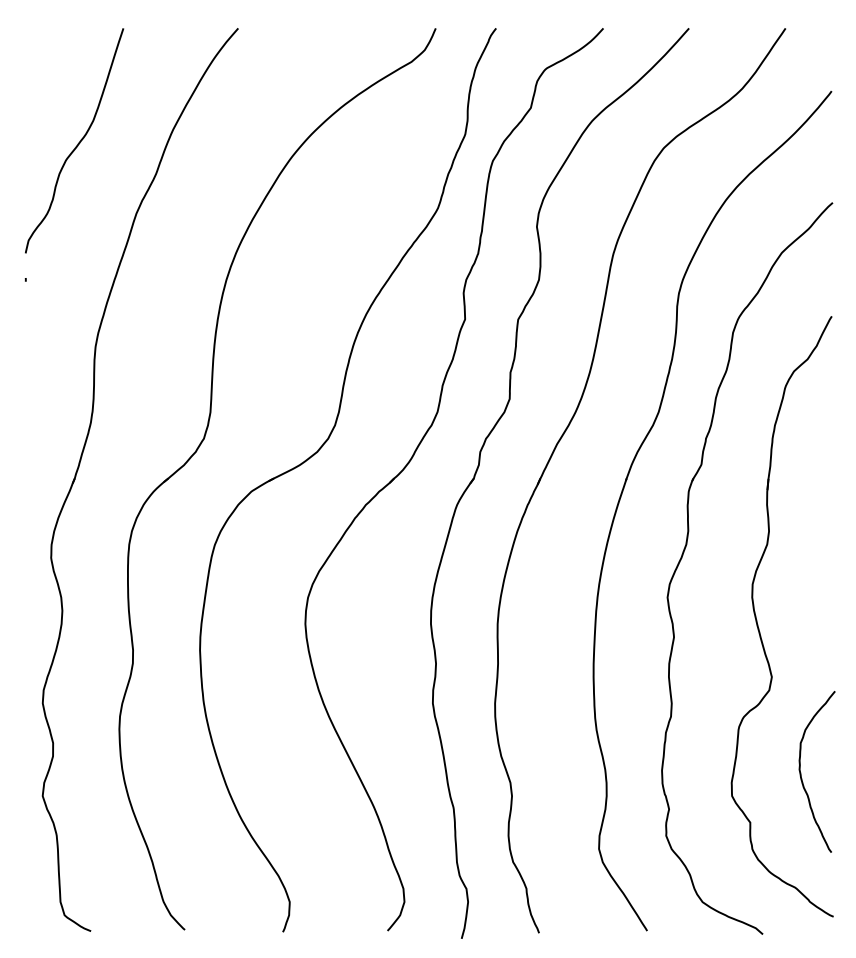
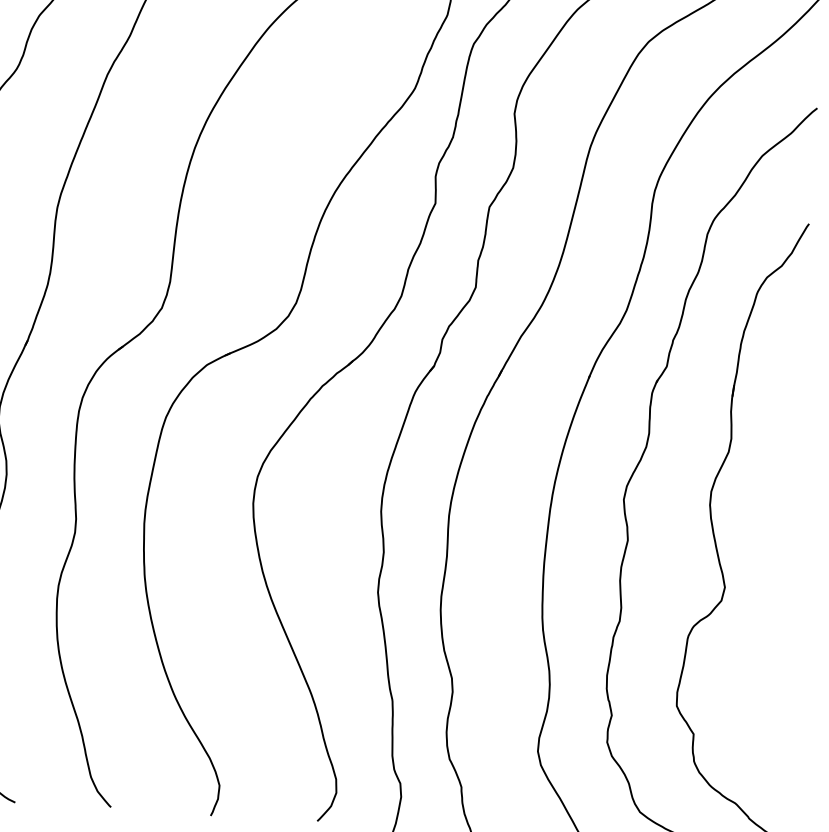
curve: (801, 772) -> (749, 686), removed

